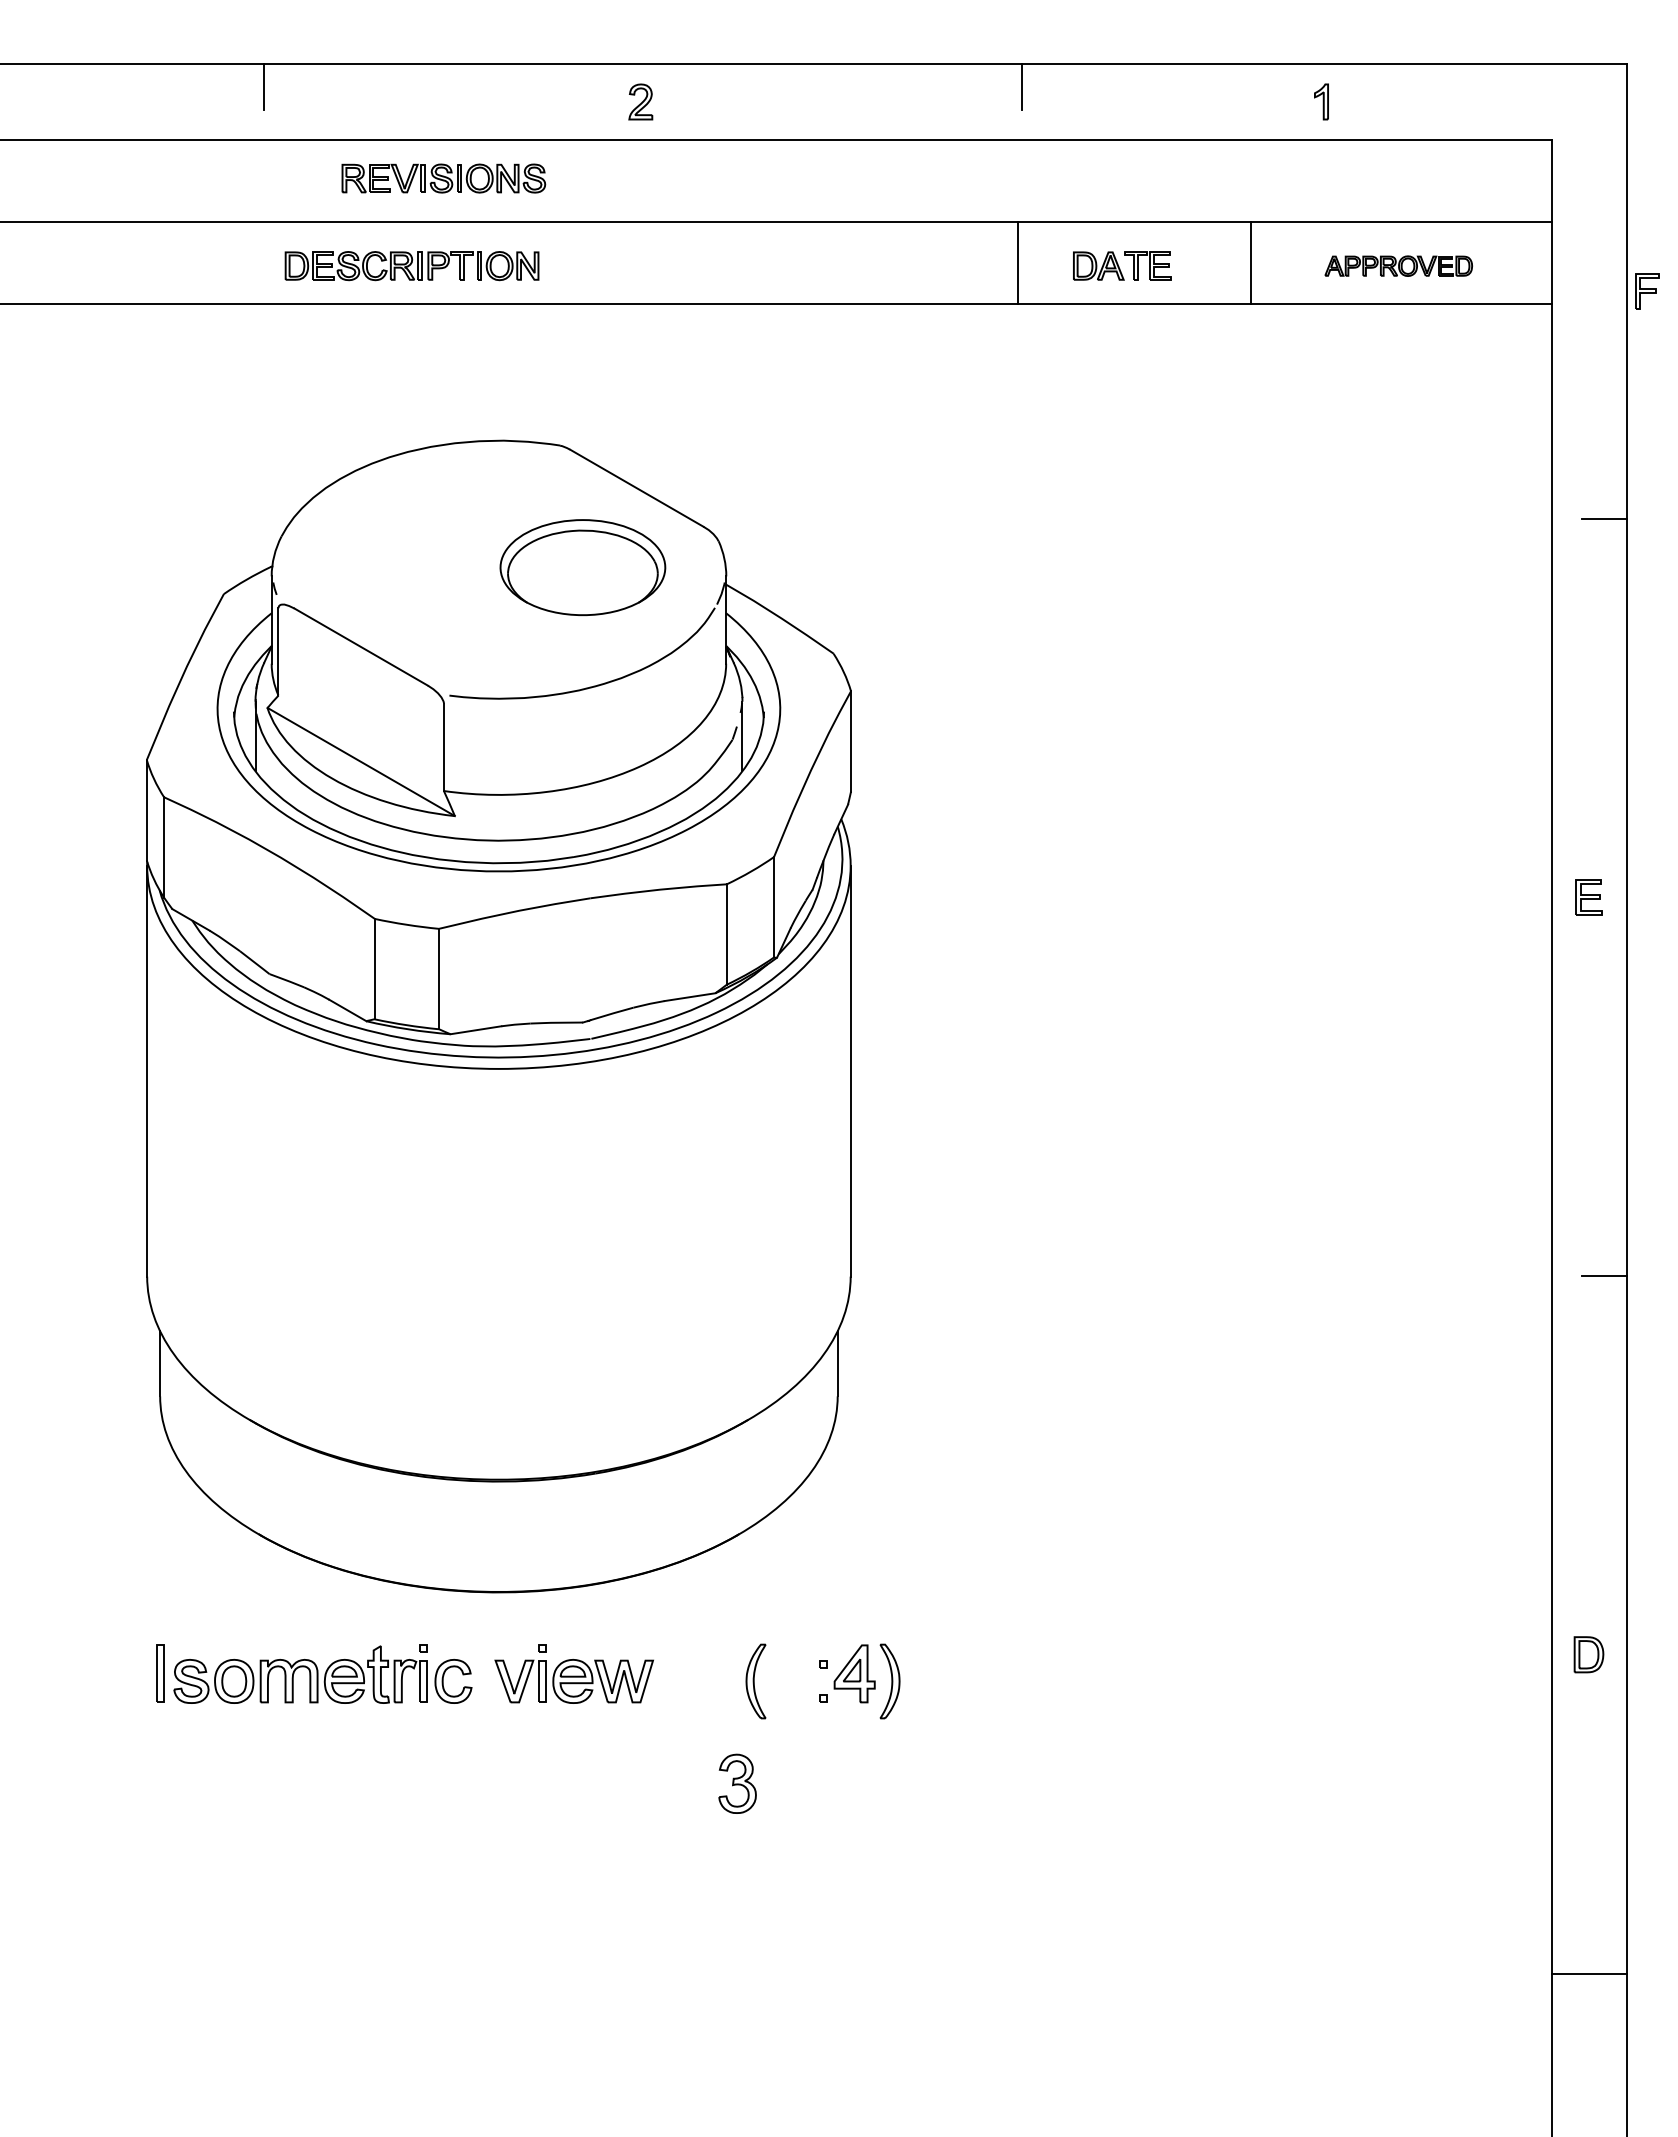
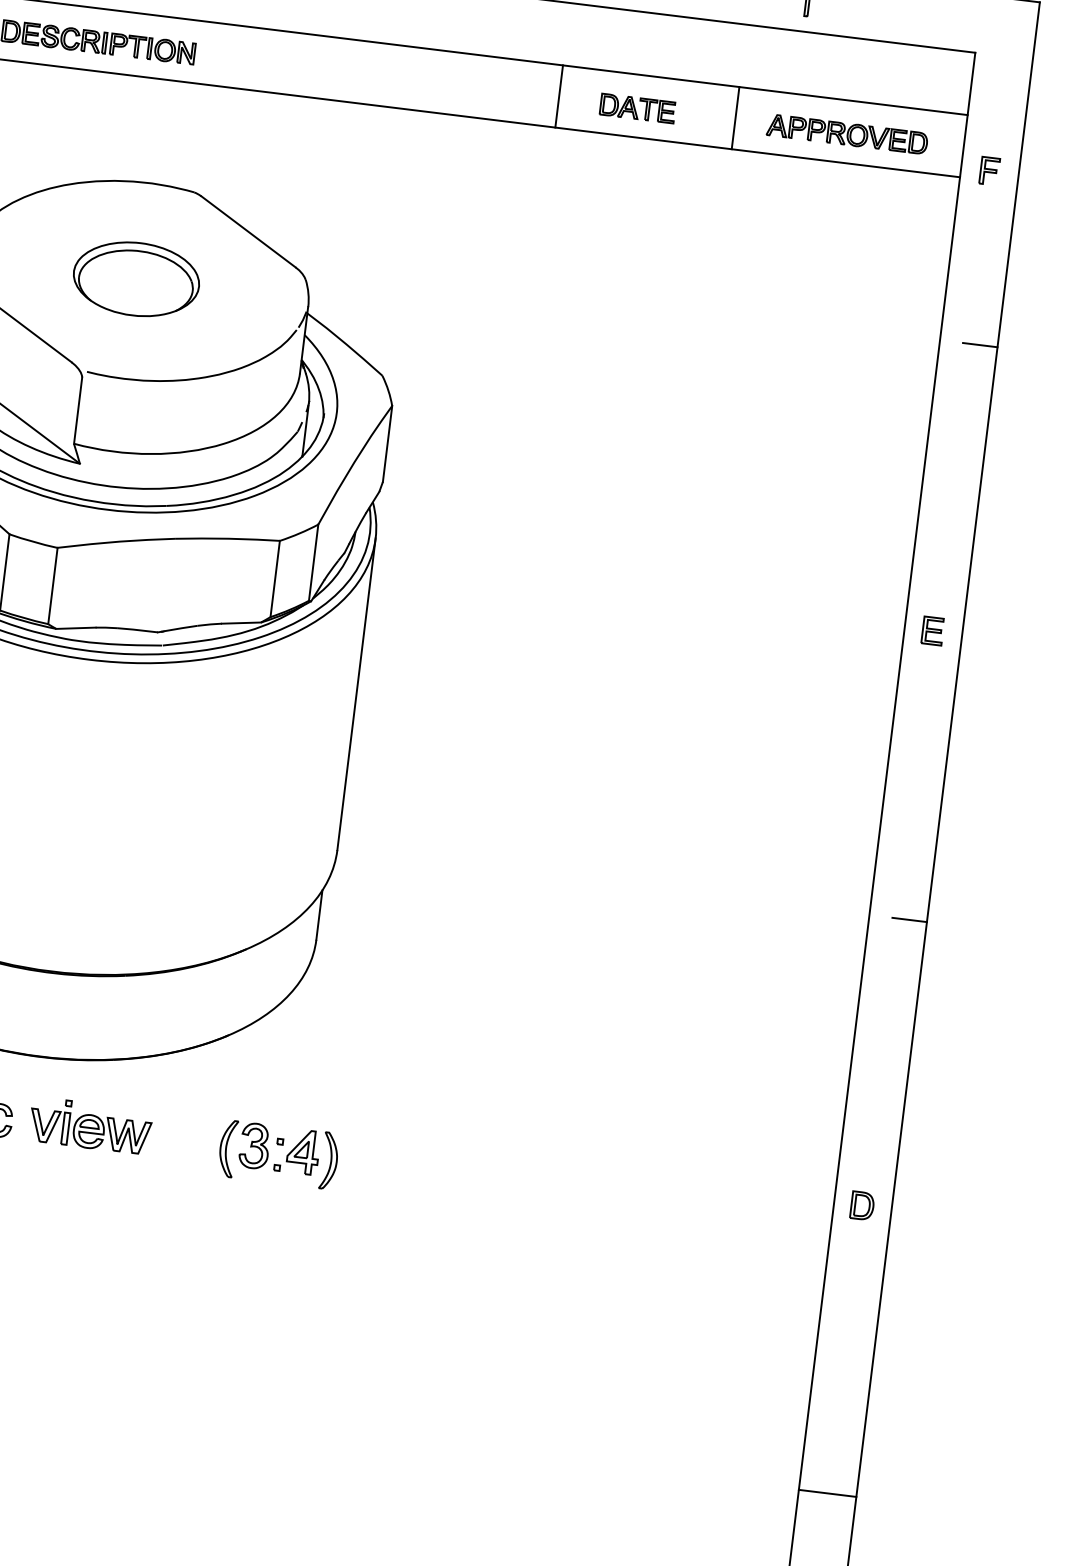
part: (1398, 266) -> (847, 134), size x1.43
part: (1647, 291) -> (989, 171), moved
part: (582, 567) -> (136, 279), moved
part: (737, 1783) -> (254, 1145), moved
line: (1589, 1973) -> (827, 1493), moved

